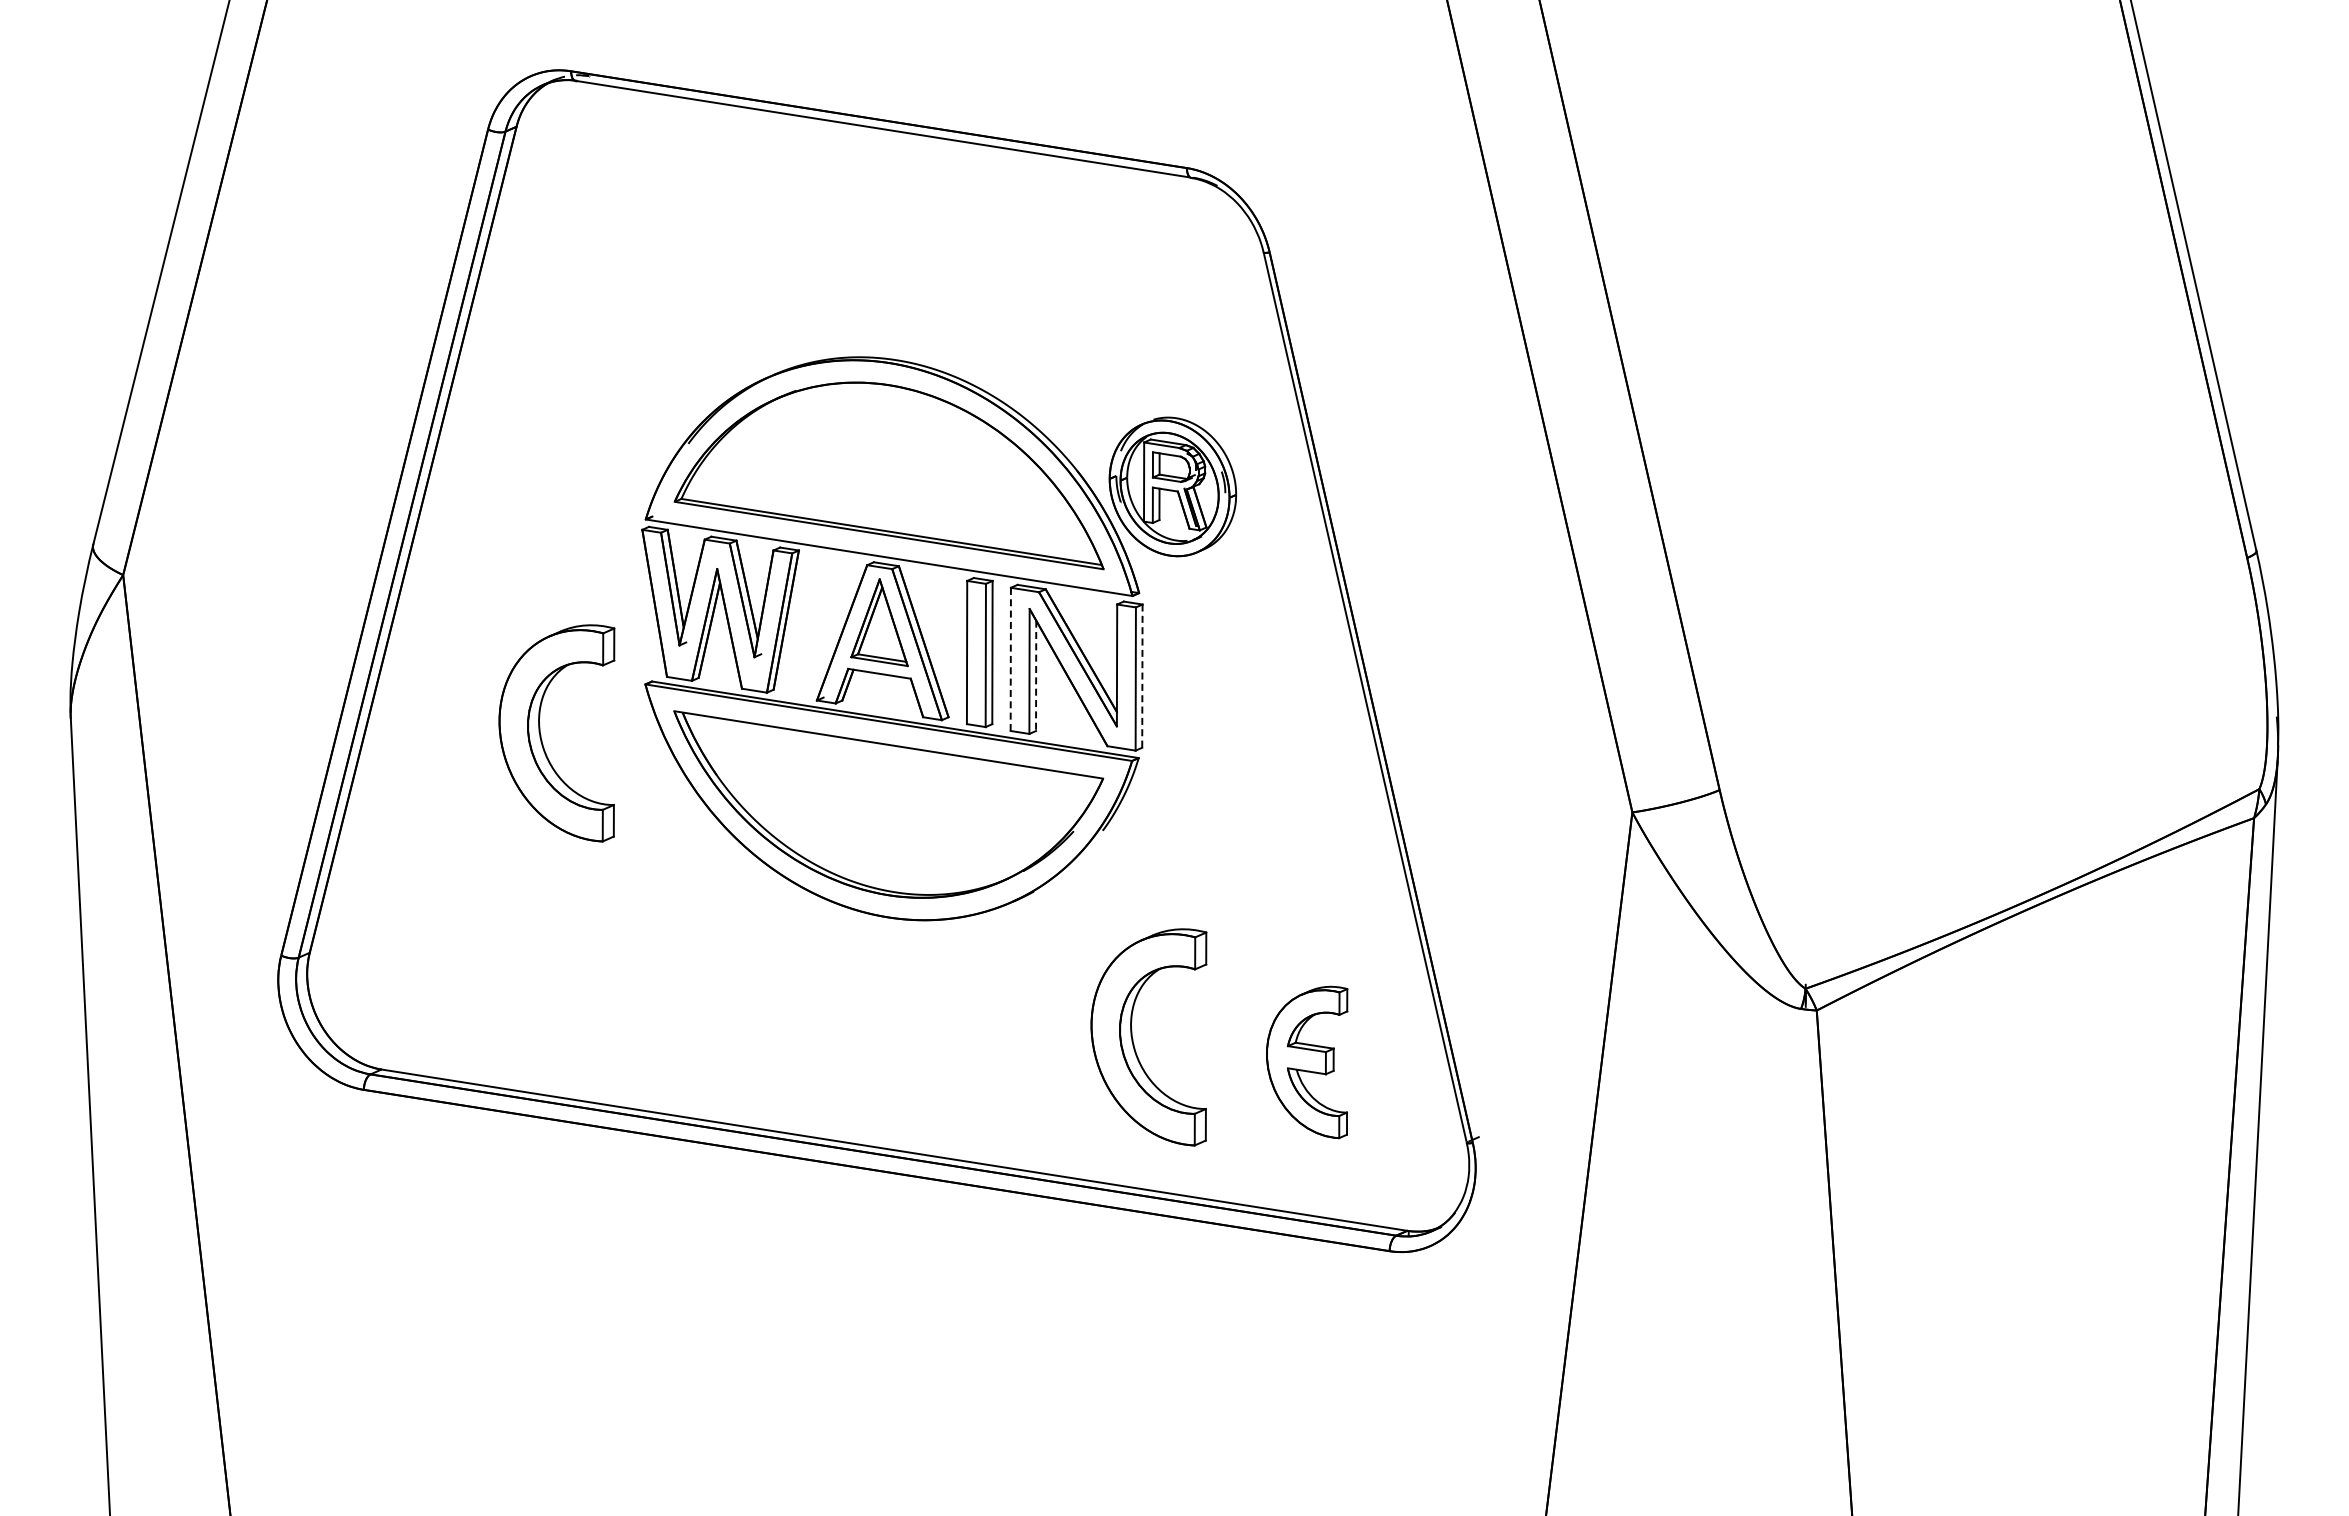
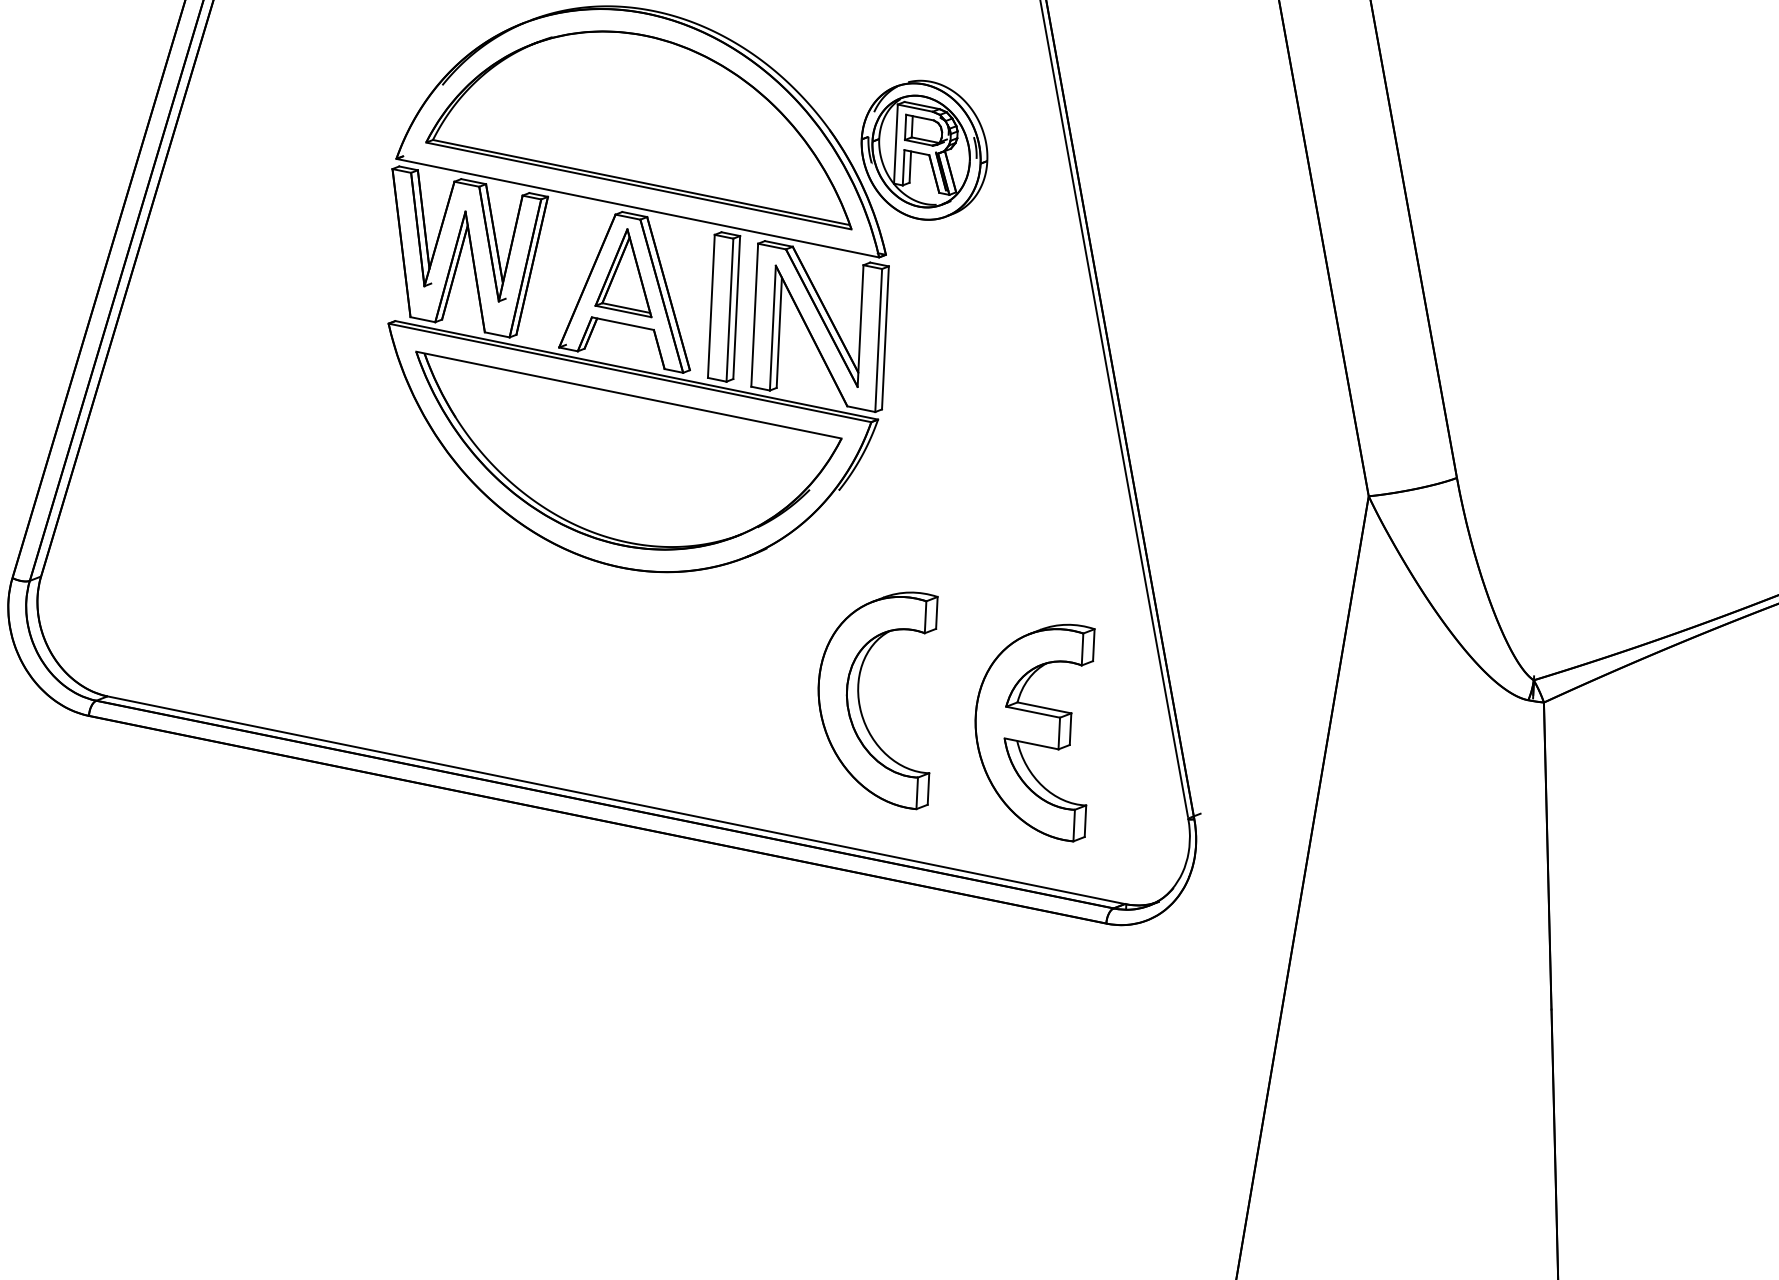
line: (1010, 659) -> (754, 315), dashed -> solid
line: (1036, 676) -> (779, 333), dashed -> solid
line: (1142, 676) -> (885, 338), dashed -> solid
part: (541, 734) -> (282, 368), removed
part: (1306, 1062) -> (1031, 731), size x1.43

